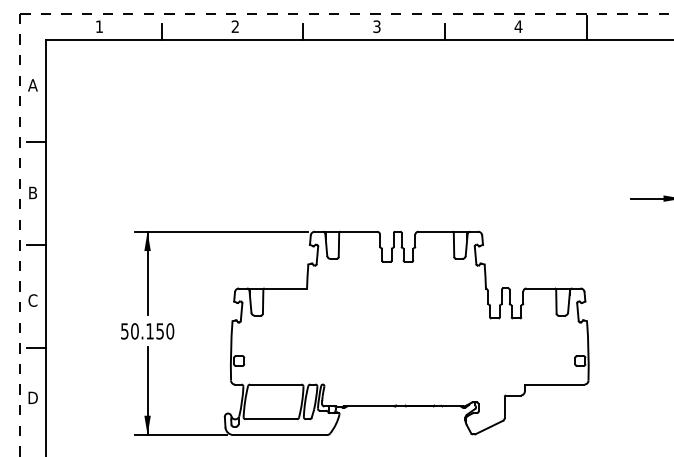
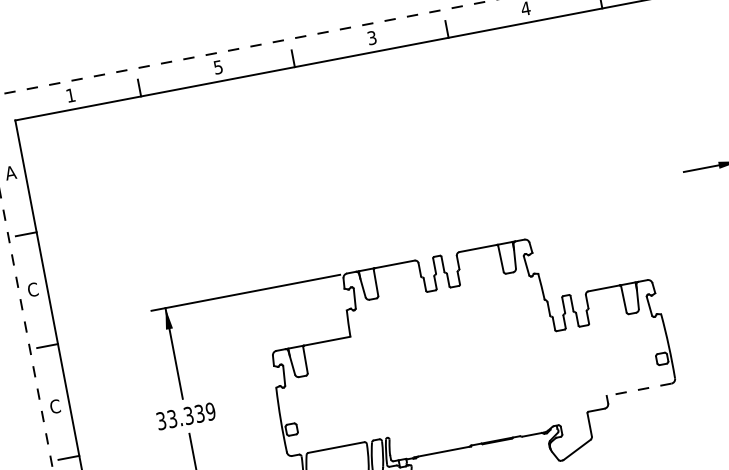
text: (234, 26) -> (217, 67), 2 -> 5
text: (32, 192) -> (32, 289), B -> C
text: (147, 331) -> (186, 416), 50.150 -> 33.339
line: (554, 384) -> (638, 389), solid -> dashed

